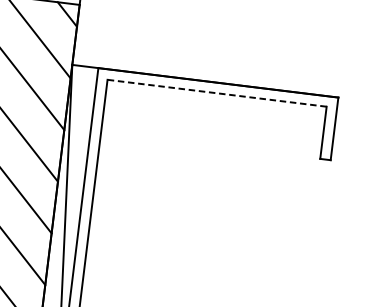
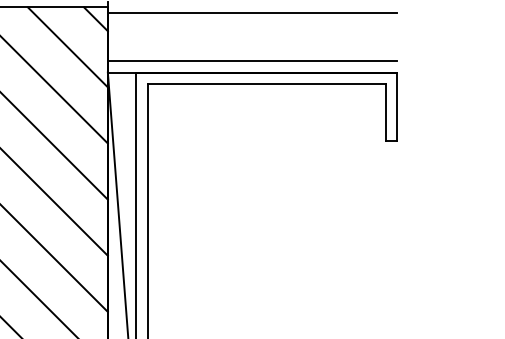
line: (212, 26) -> (252, 13), added
line: (206, 71) -> (252, 61), added
line: (216, 92) -> (266, 83), dashed -> solid

